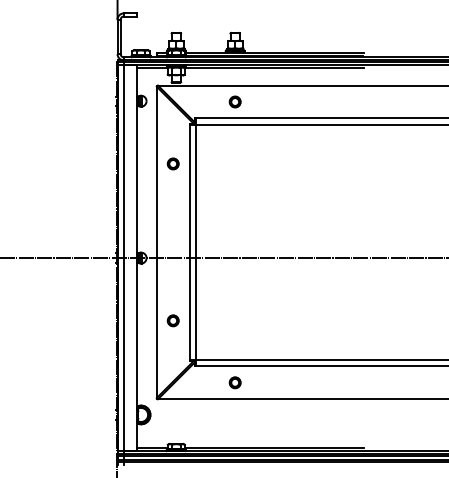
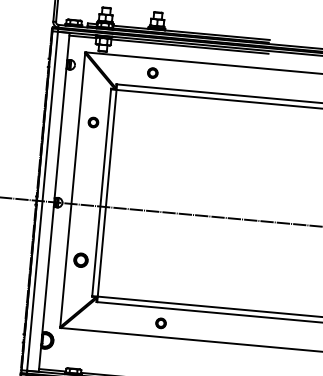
part: (172, 320) -> (80, 259), size x1.4
part: (234, 382) -> (160, 323), moved

